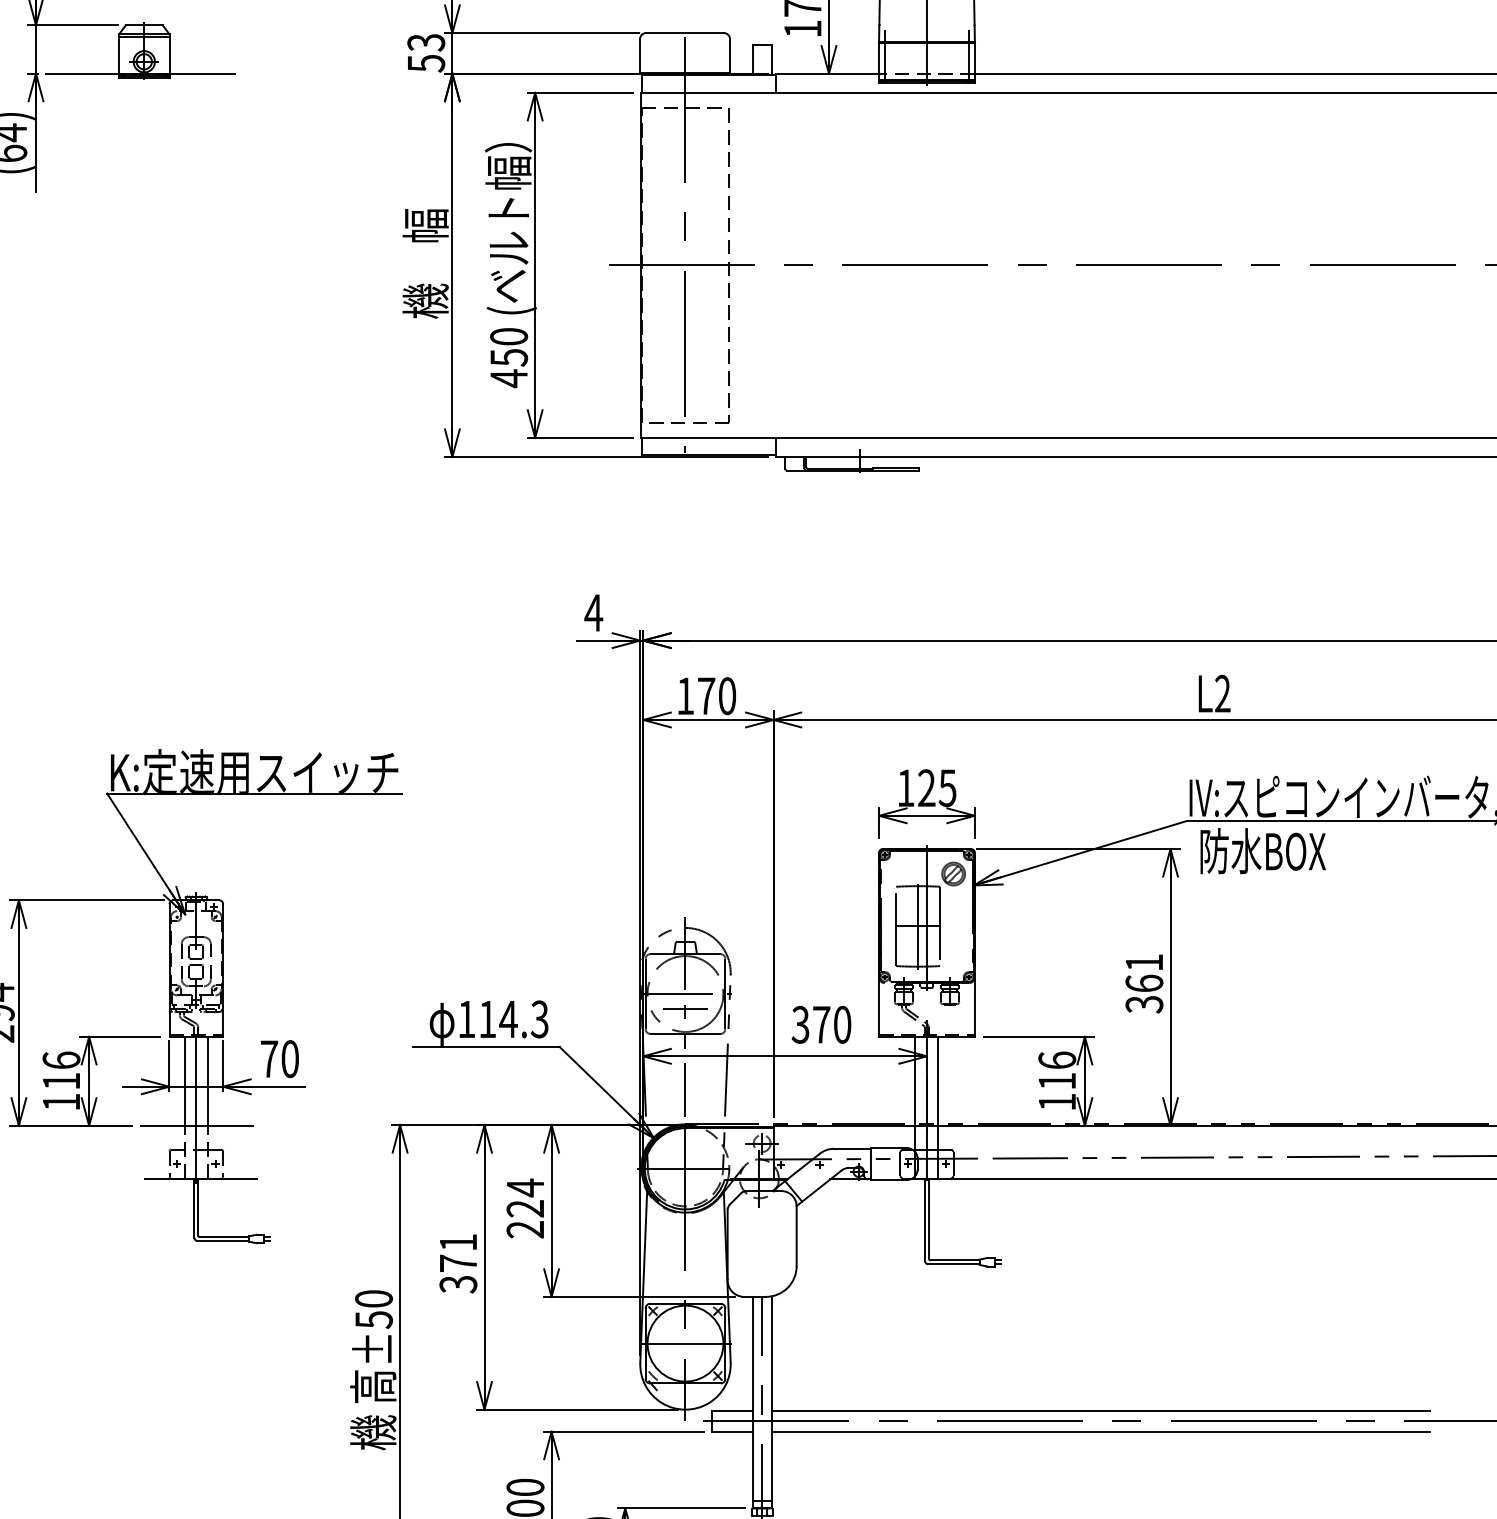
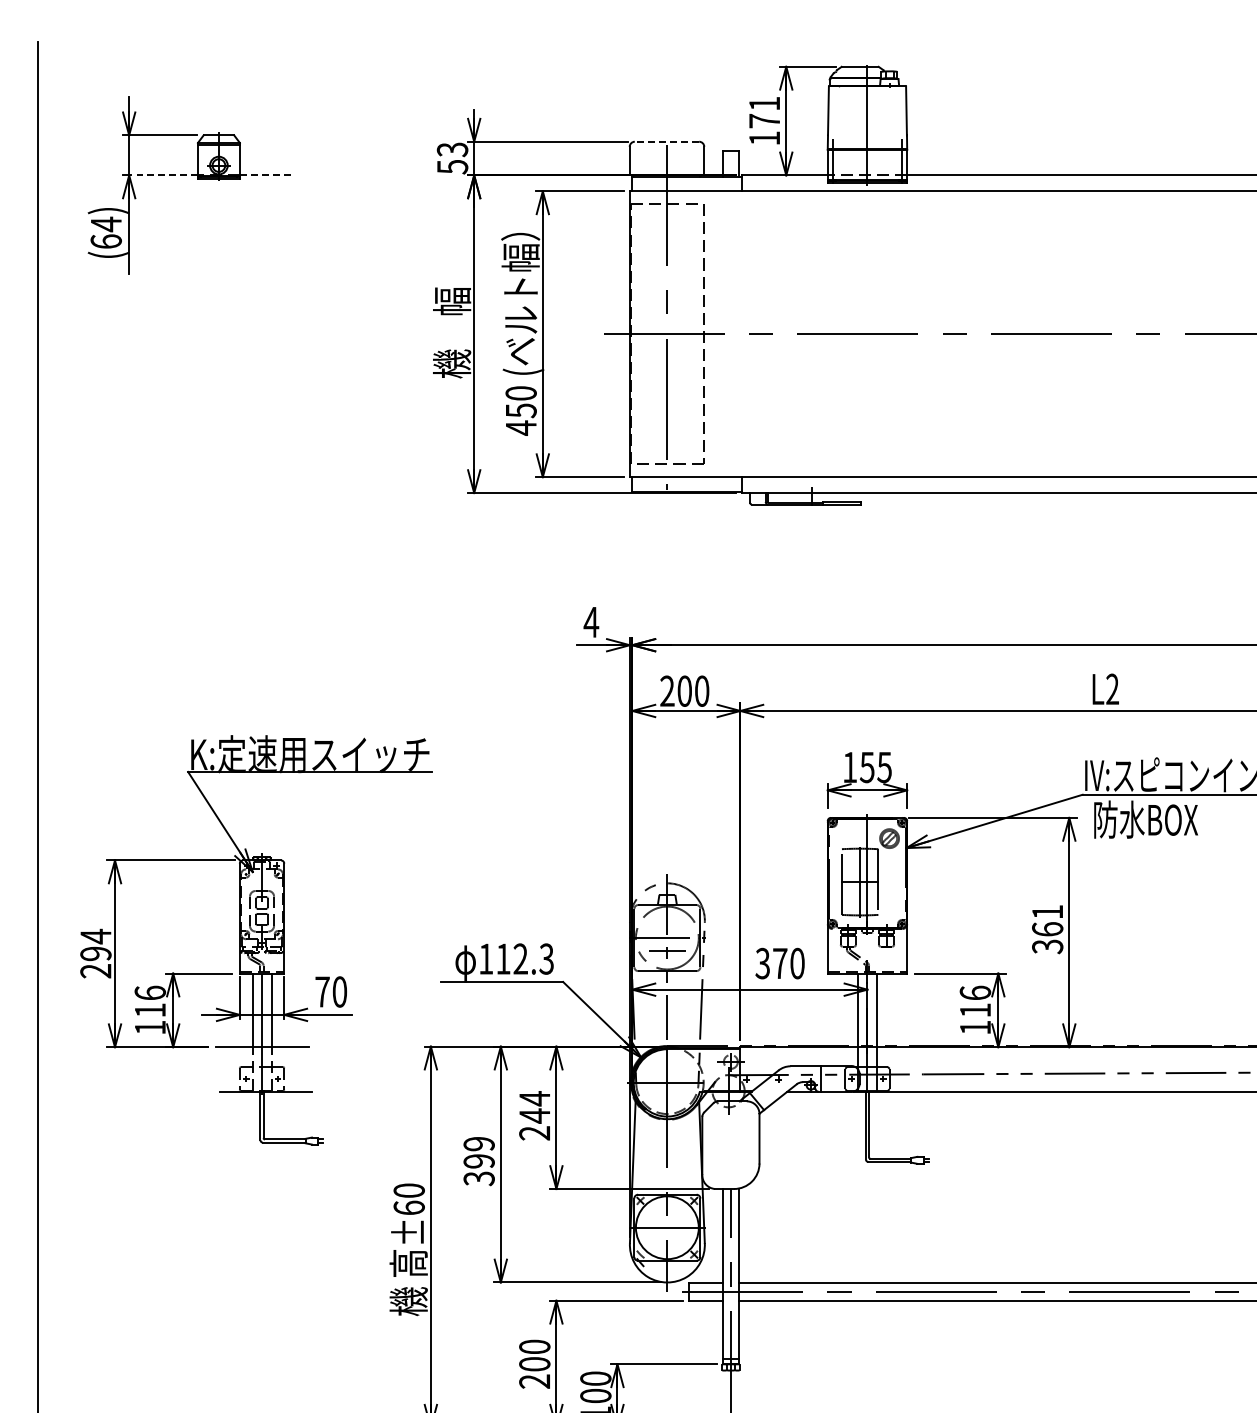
line: (684, 32) -> (666, 141), solid -> dashed
line: (82, 73) -> (167, 175), solid -> dashed
line: (202, 73) -> (267, 175), solid -> dashed
text: (695, 695) -> (675, 690), 170 -> 200
text: (925, 788) -> (866, 767), 125 -> 155
text: (508, 1018) -> (520, 958), 114.3 -> 112.3
text: (525, 1208) -> (534, 1115), 224 -> 244
text: (457, 1252) -> (478, 1152), 371 -> 399
text: (373, 1319) -> (408, 1207), ±50 -> ±60

